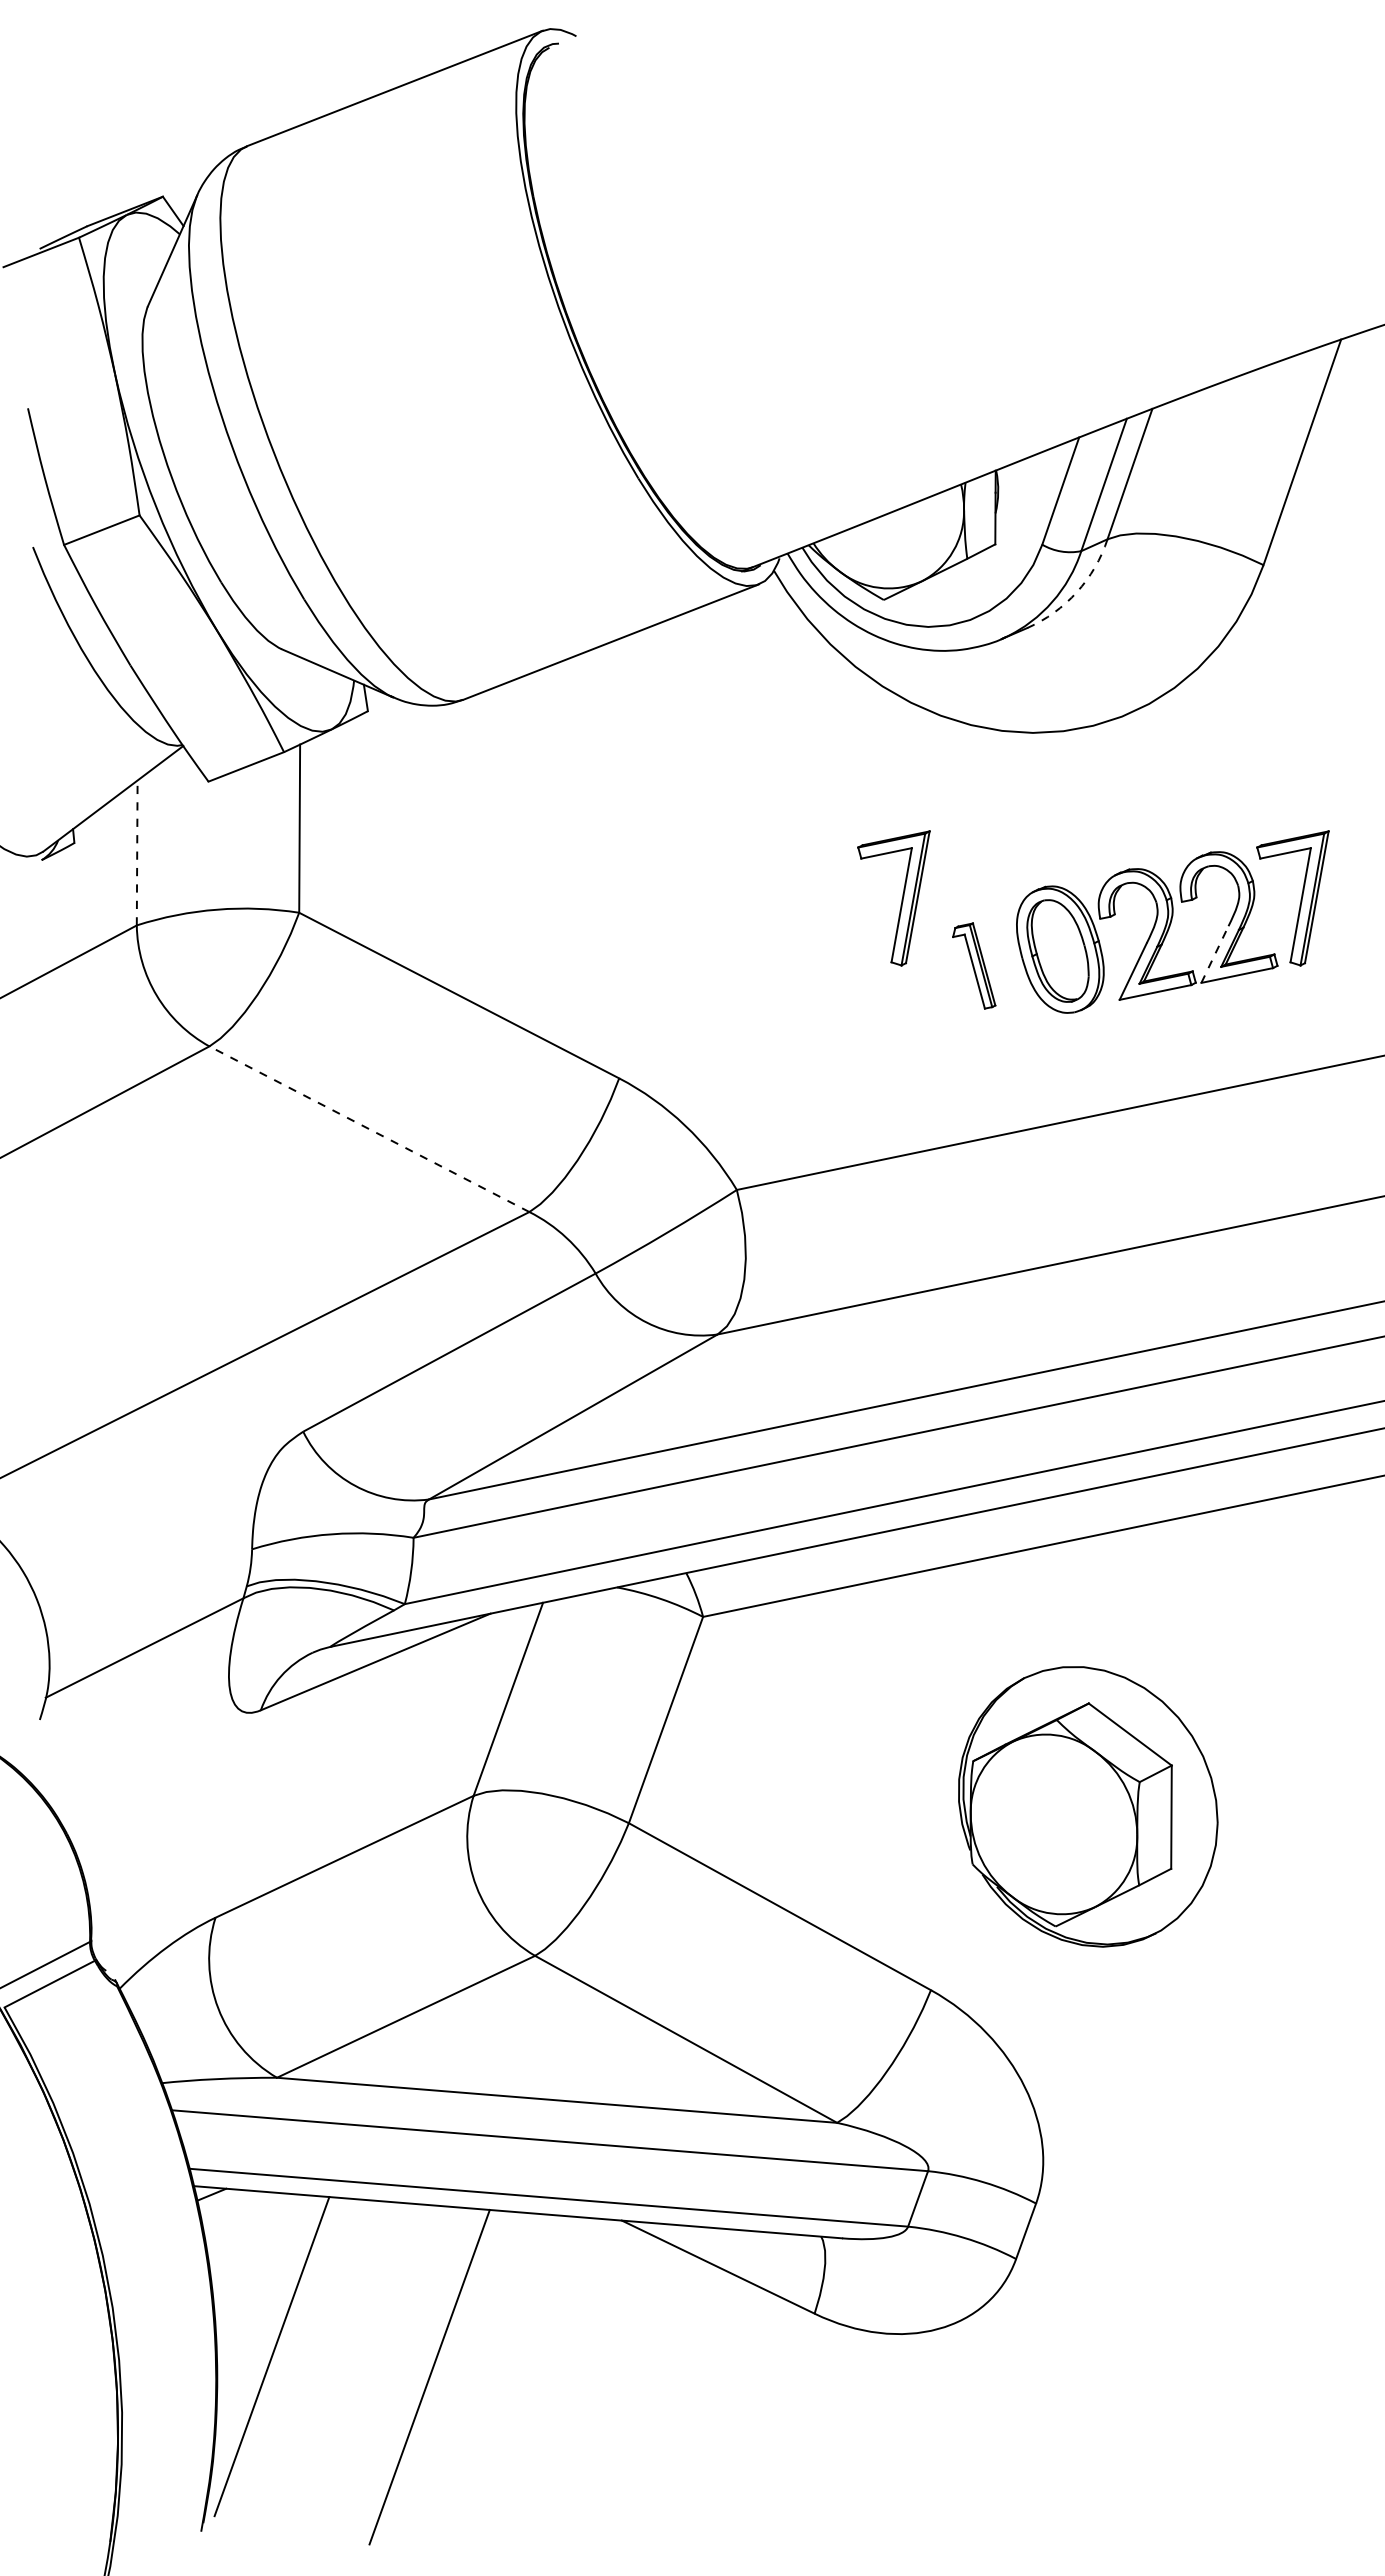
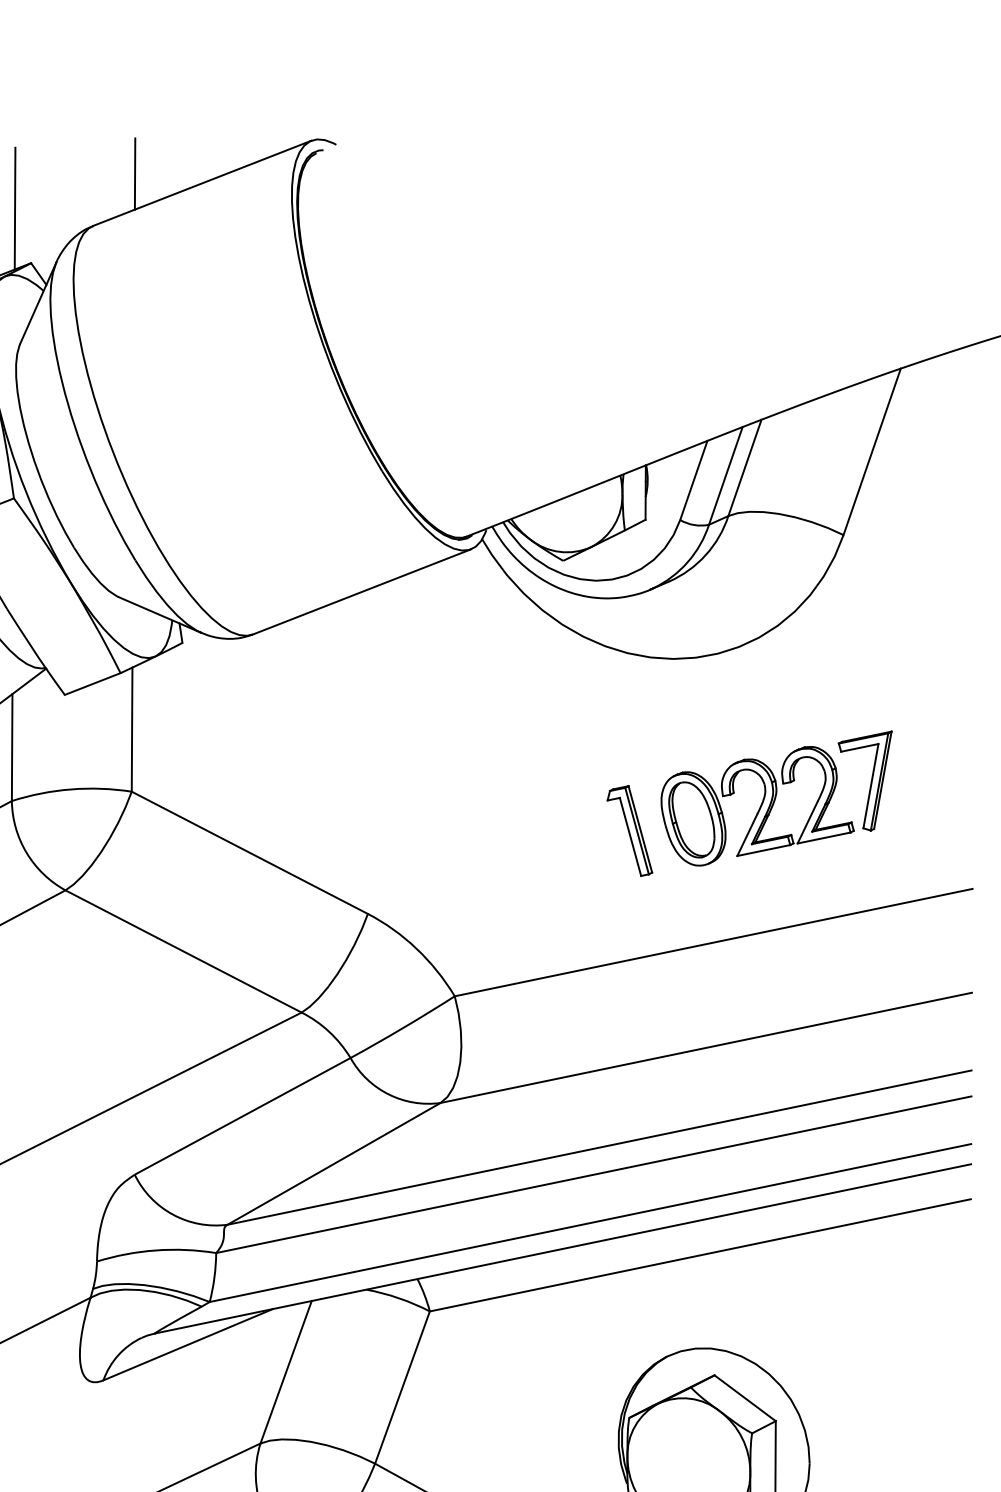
line: (303, 75) -> (134, 173), added
line: (140, 122) -> (14, 208), added
arc: (1076, 592) -> (705, 555), dashed -> solid
line: (137, 852) -> (12, 747), dashed -> solid
part: (901, 899) -> (576, 781), removed
line: (1215, 954) -> (808, 822), dashed -> solid
part: (974, 965) -> (630, 830), size x1.43
line: (368, 1129) -> (182, 951), dashed -> solid

